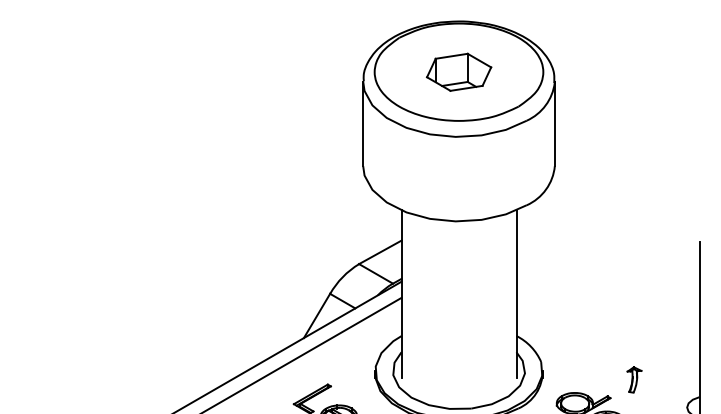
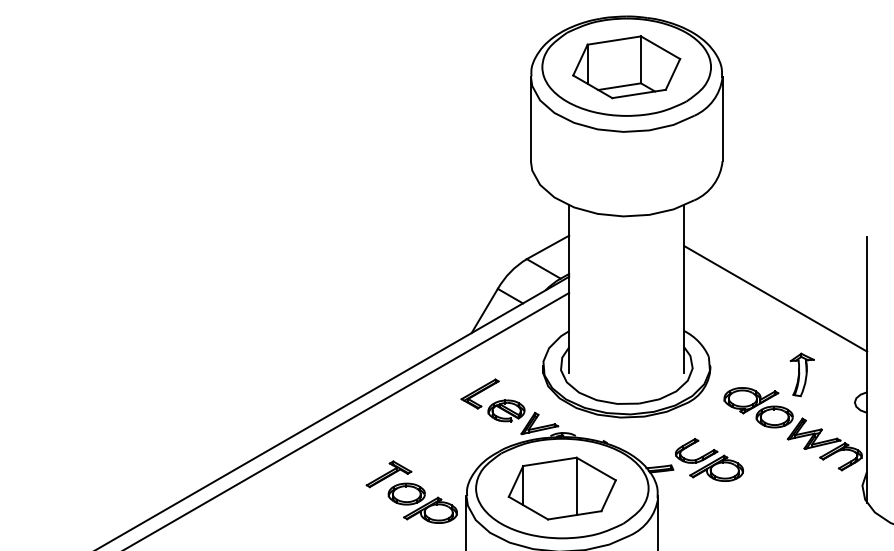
part: (458, 72) -> (626, 67), size x1.67
line: (607, 303) -> (775, 298), added
part: (633, 379) -> (801, 374), size x1.67

